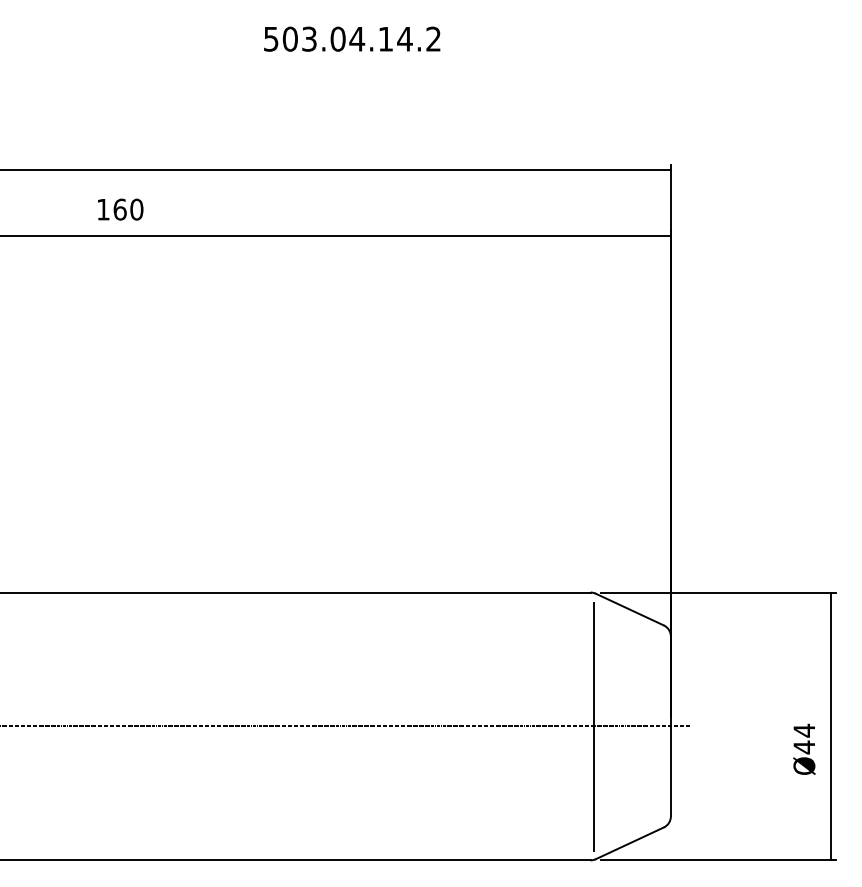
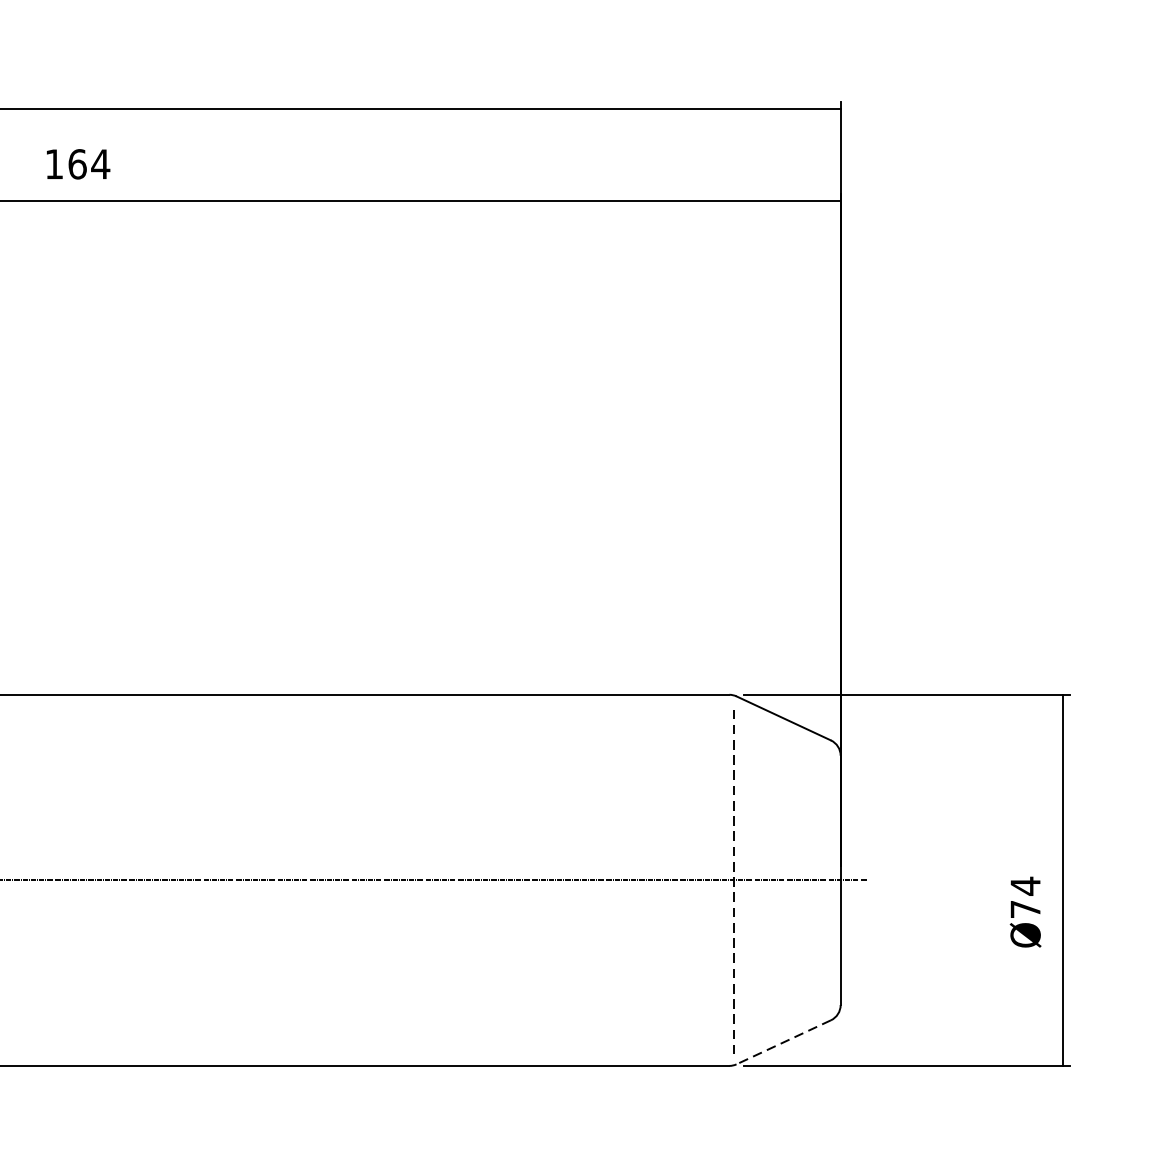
text: (136, 209) -> (100, 164), 160 -> 164
line: (593, 727) -> (733, 881), solid -> dashed
text: (803, 747) -> (1024, 909), Ø44 -> Ø74
line: (629, 843) -> (783, 1042), solid -> dashed

